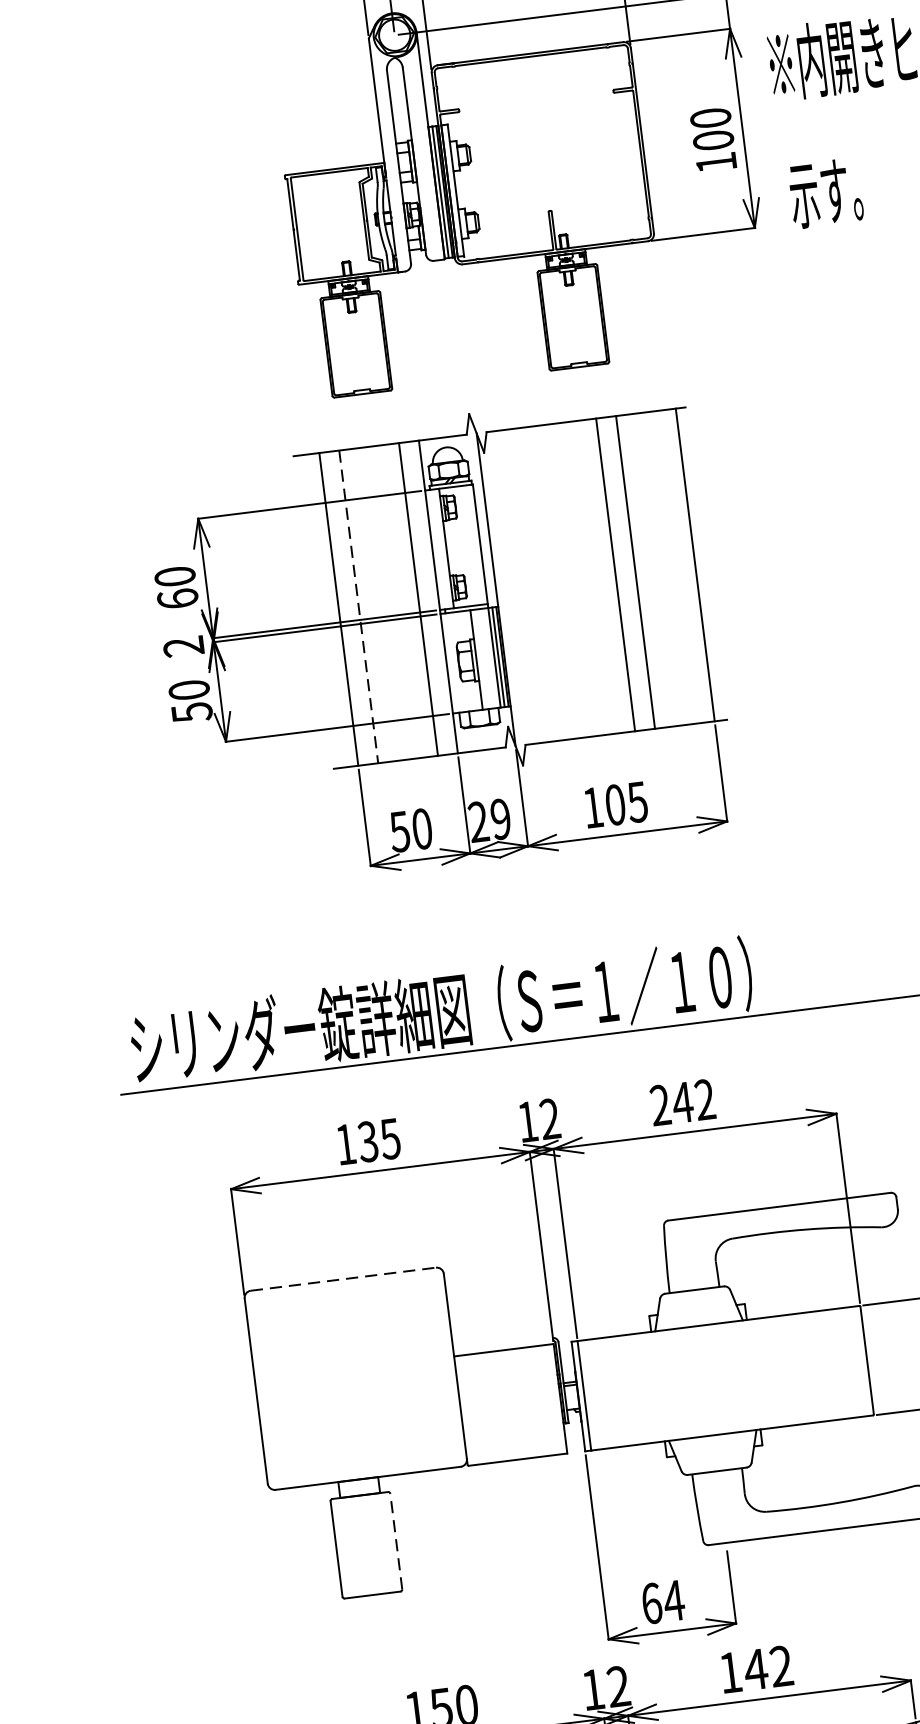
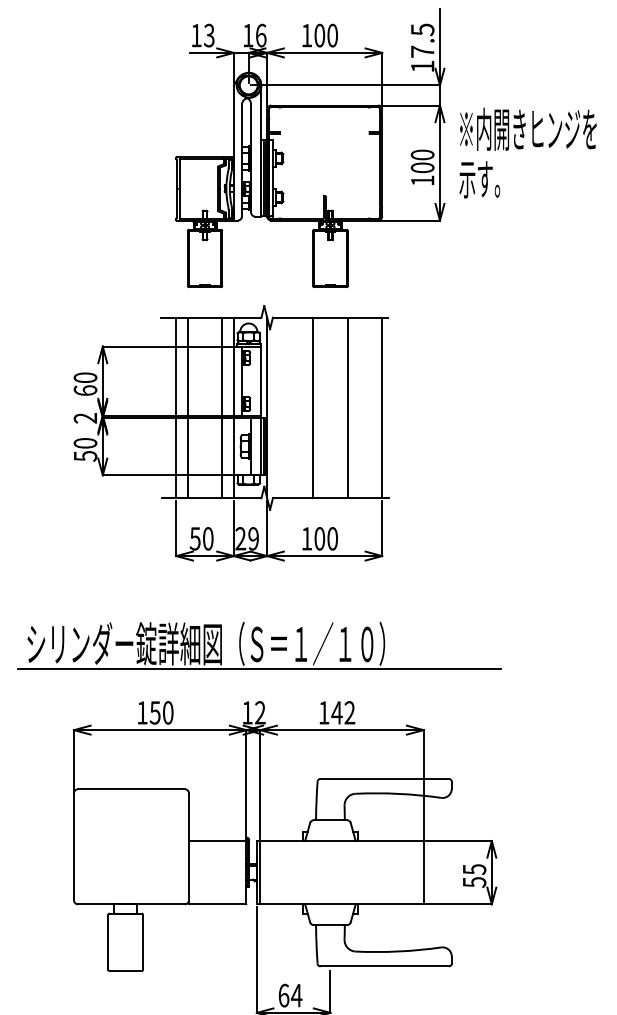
text: (825, 192) -> (479, 179), moved
line: (616, 573) -> (313, 407), moved
line: (358, 607) -> (187, 408), dashed -> solid
text: (637, 801) -> (332, 538), 105 -> 100
text: (659, 1104) -> (323, 712), 242 -> 142
text: (378, 1139) -> (161, 712), 135 -> 150
line: (343, 1279) -> (131, 789), dashed -> solid
line: (395, 1542) -> (142, 942), dashed -> solid

